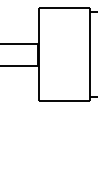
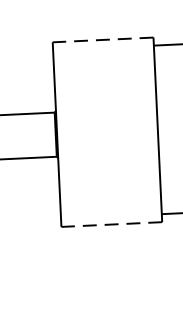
line: (63, 8) -> (101, 40), solid -> dashed
line: (63, 101) -> (109, 224), solid -> dashed

